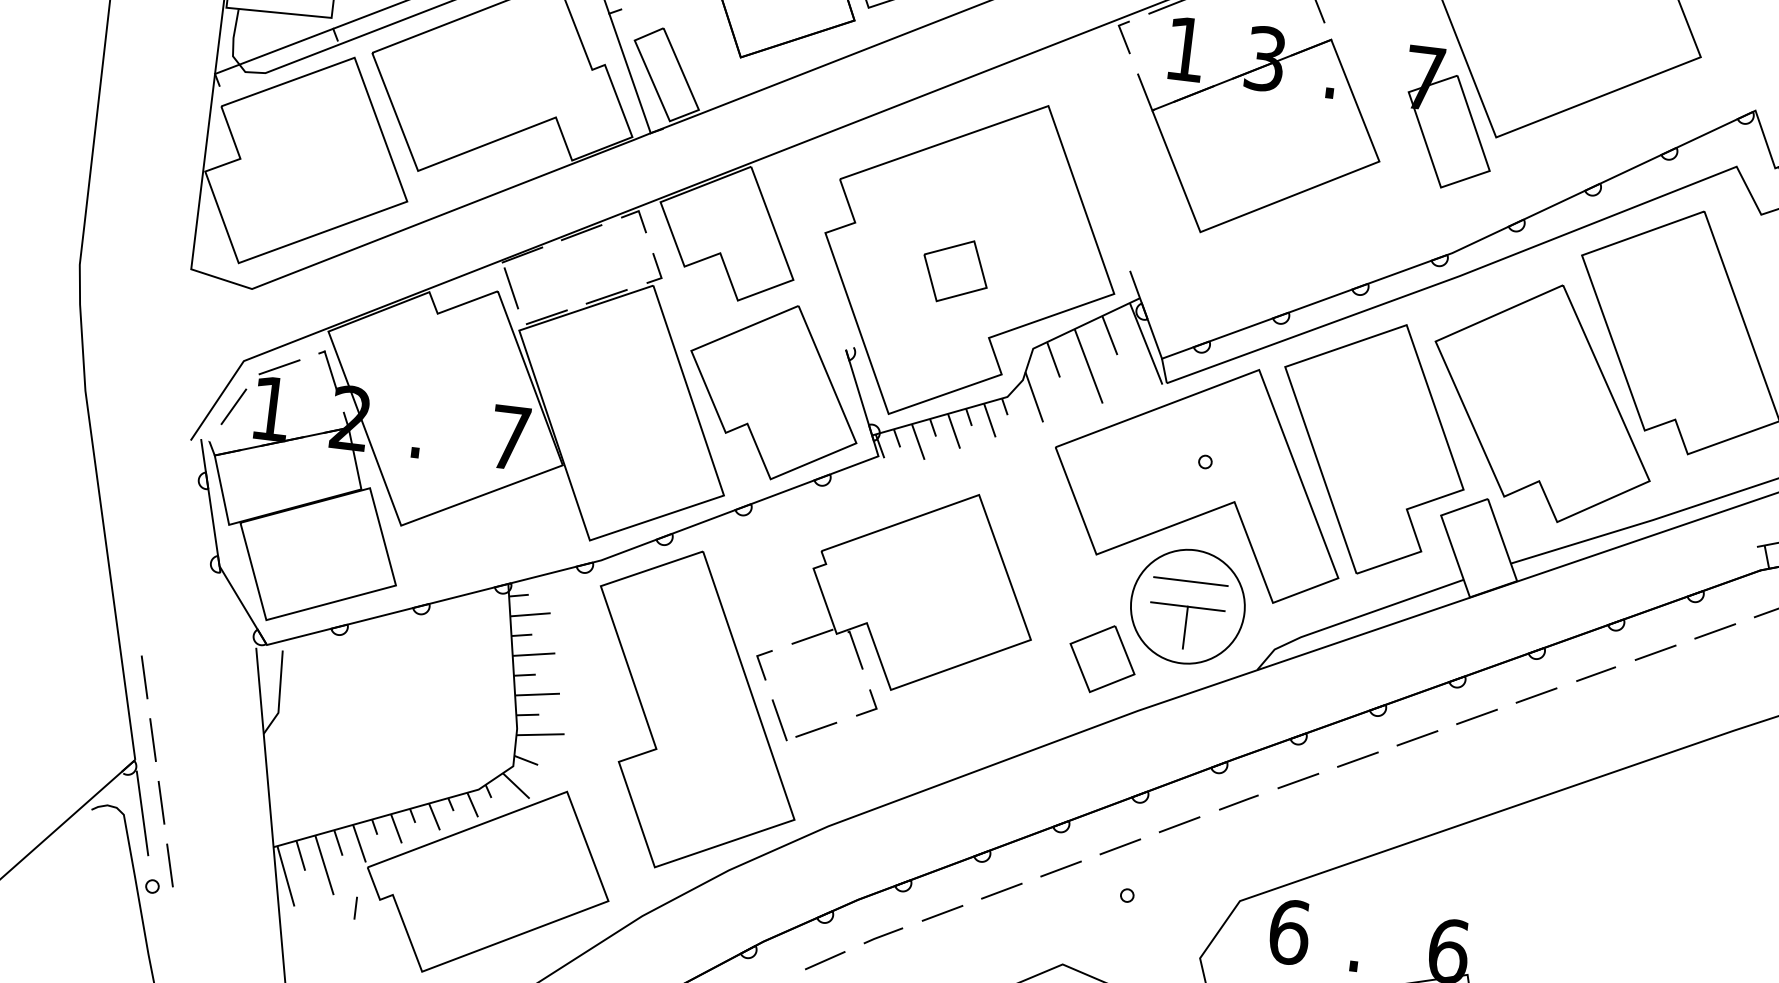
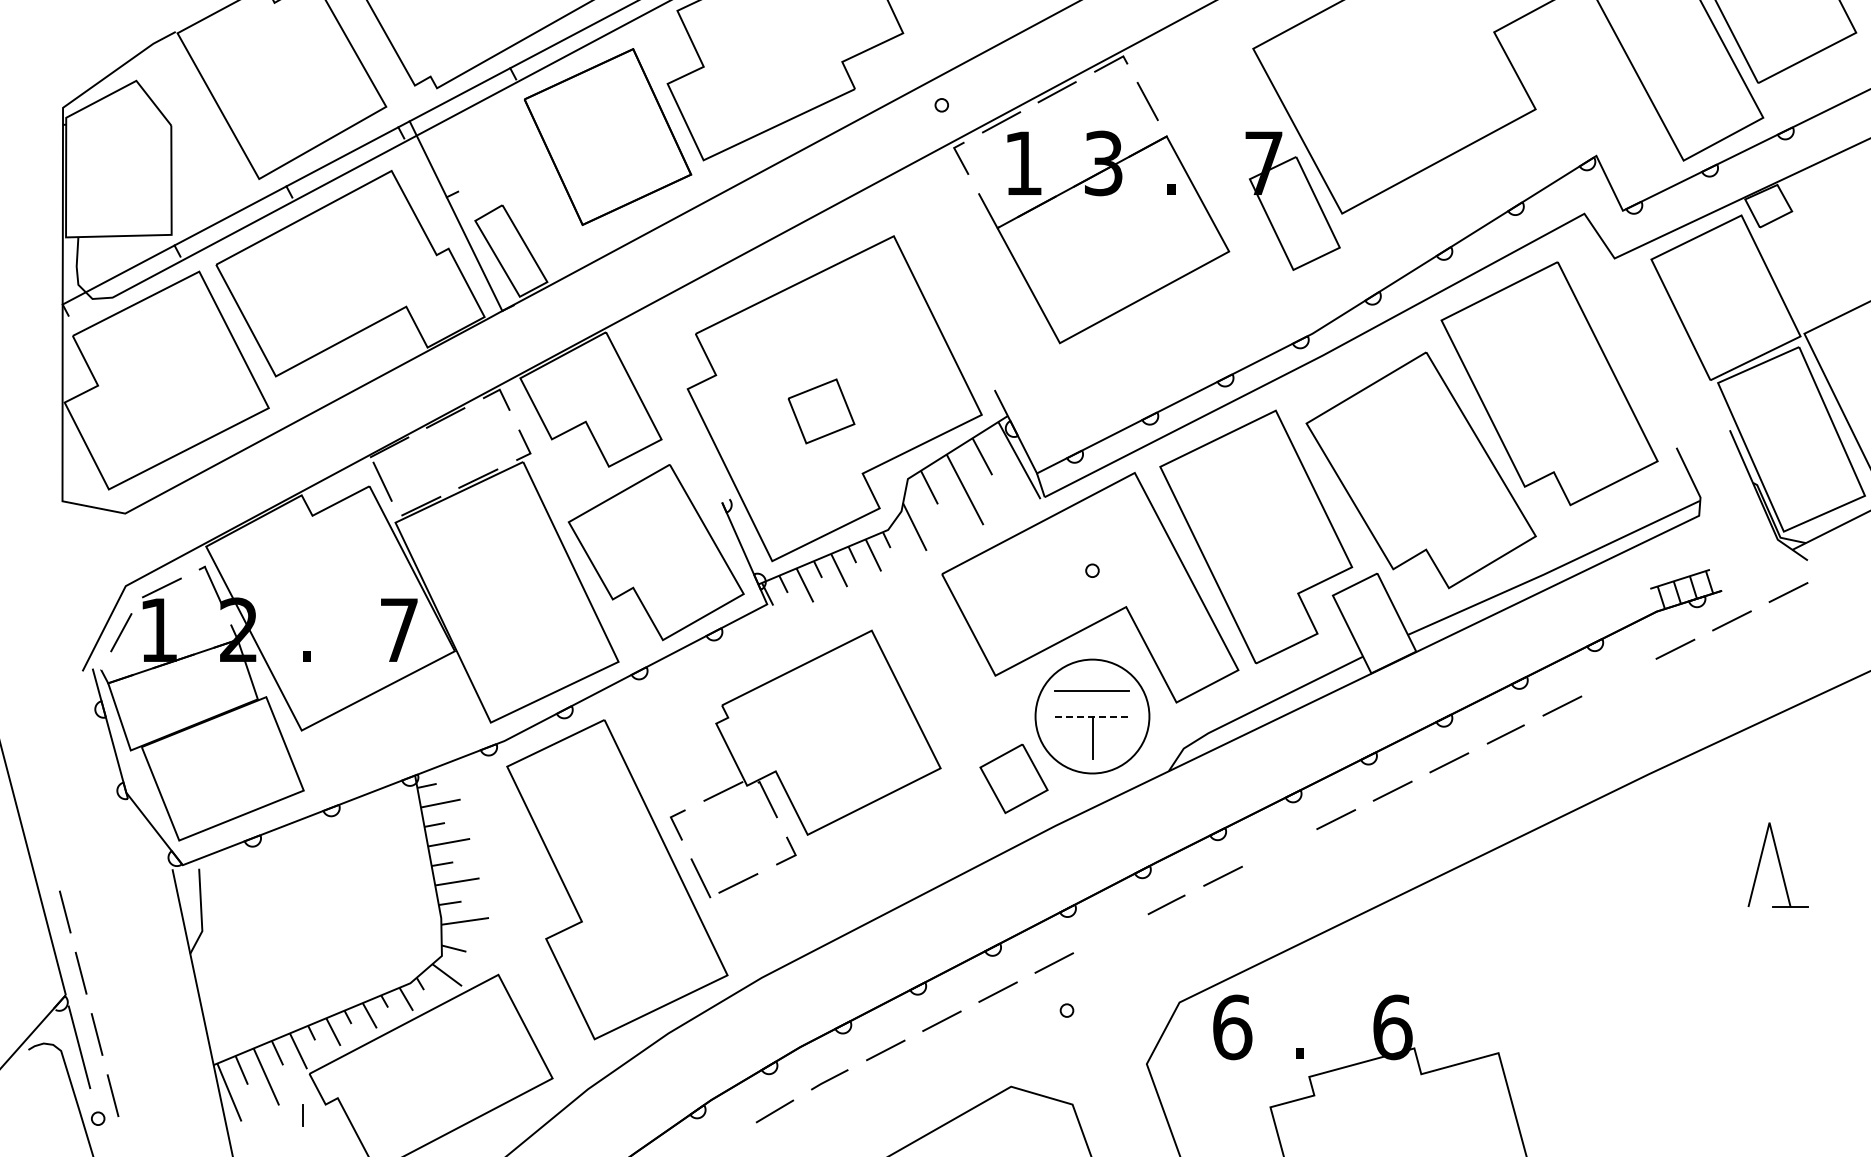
line: (1187, 606) -> (1092, 716), solid -> dashed
line: (1714, 631) -> (1618, 677), removed
line: (1357, 759) -> (1279, 847), removed
line: (1179, 824) -> (1110, 933), removed

